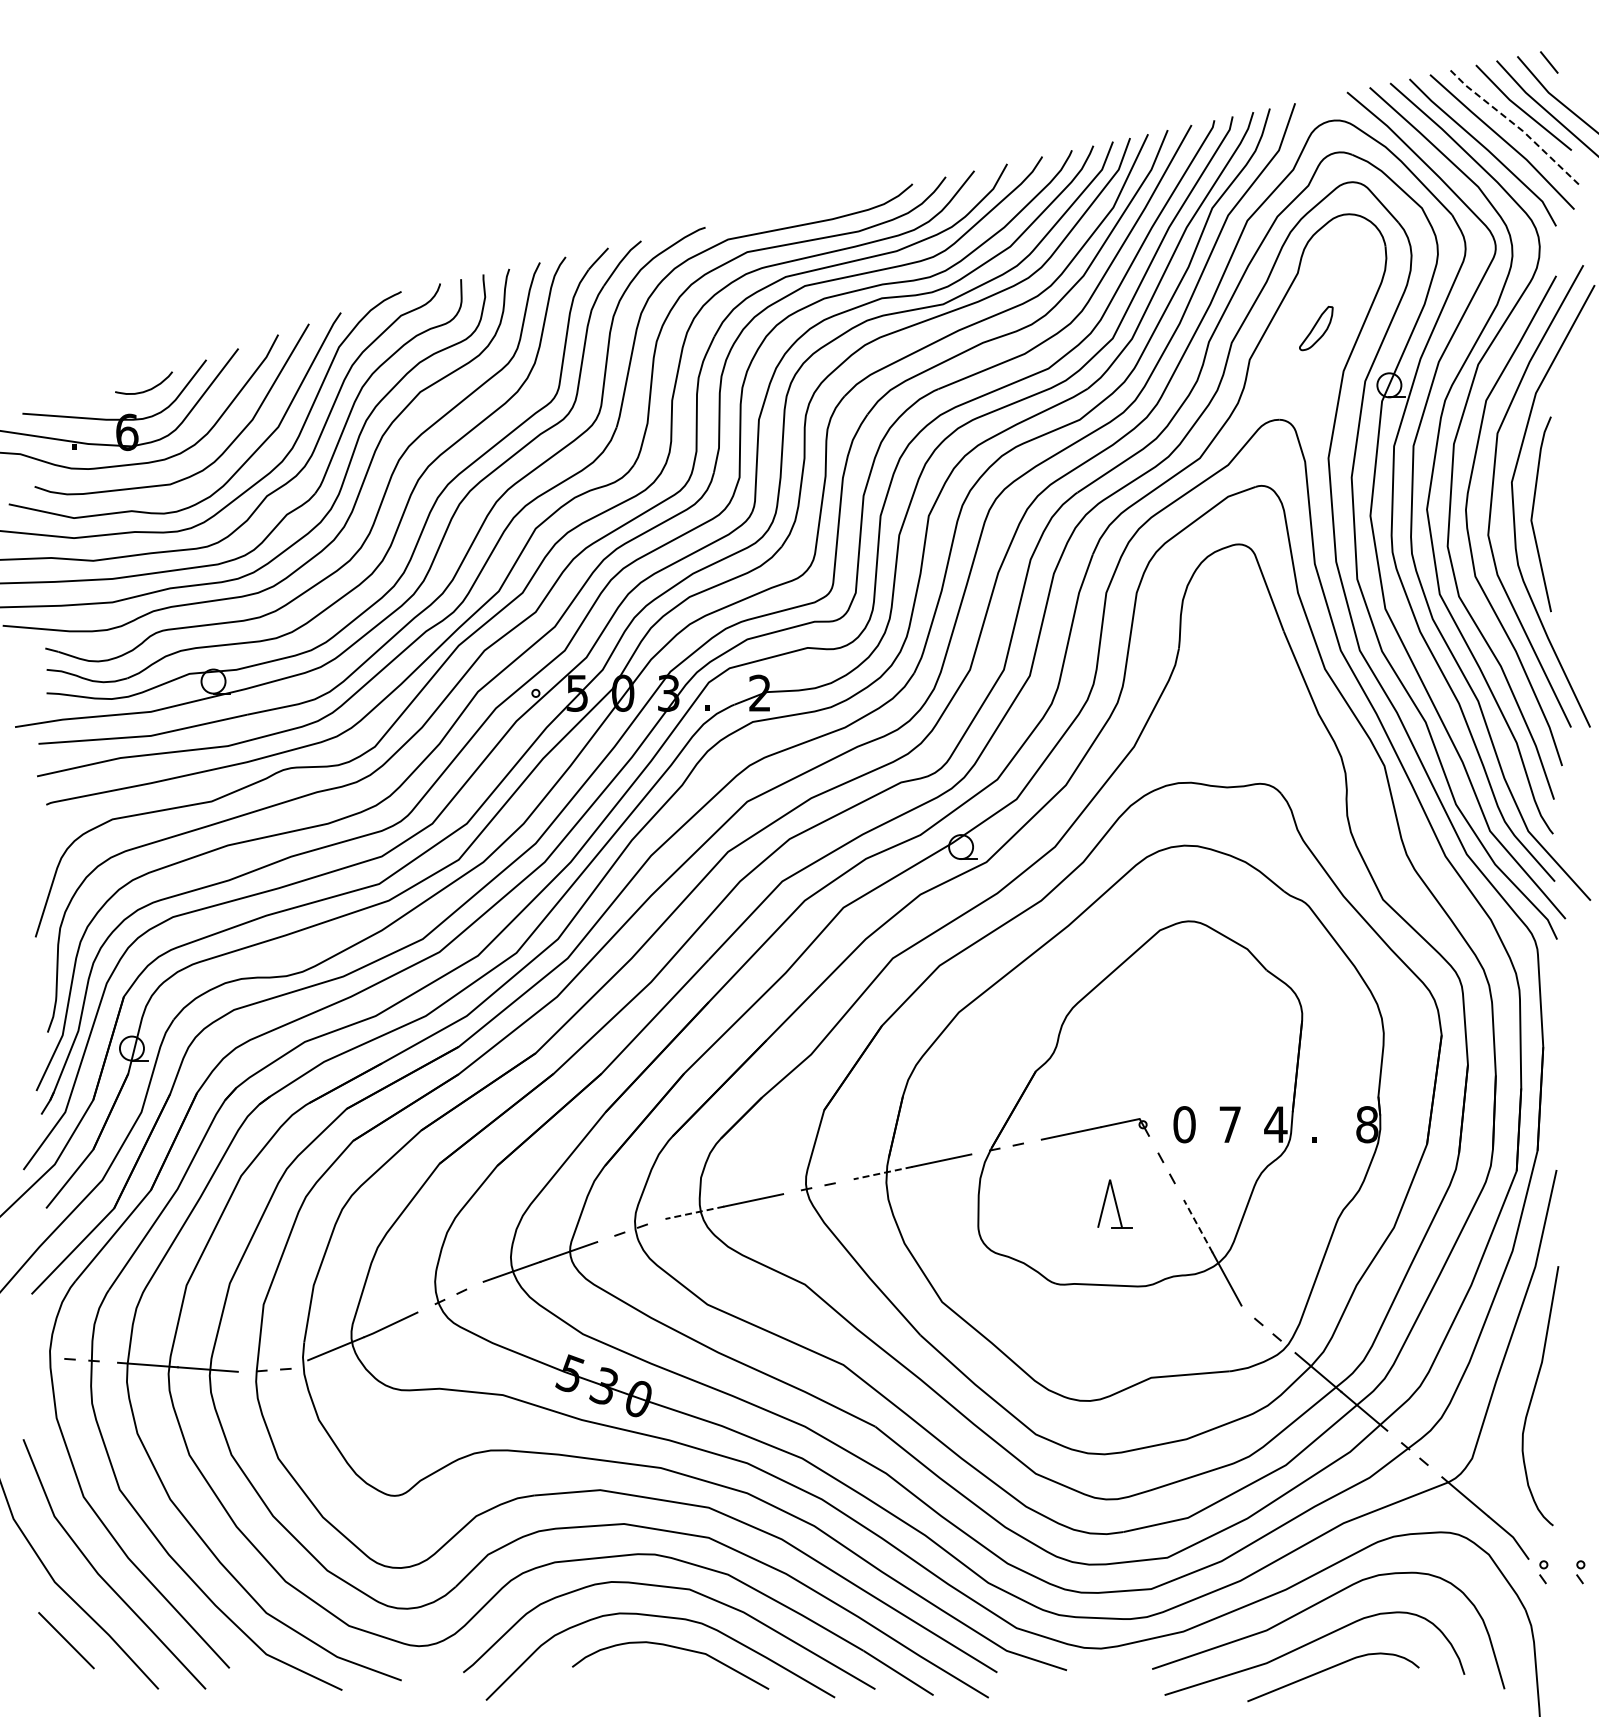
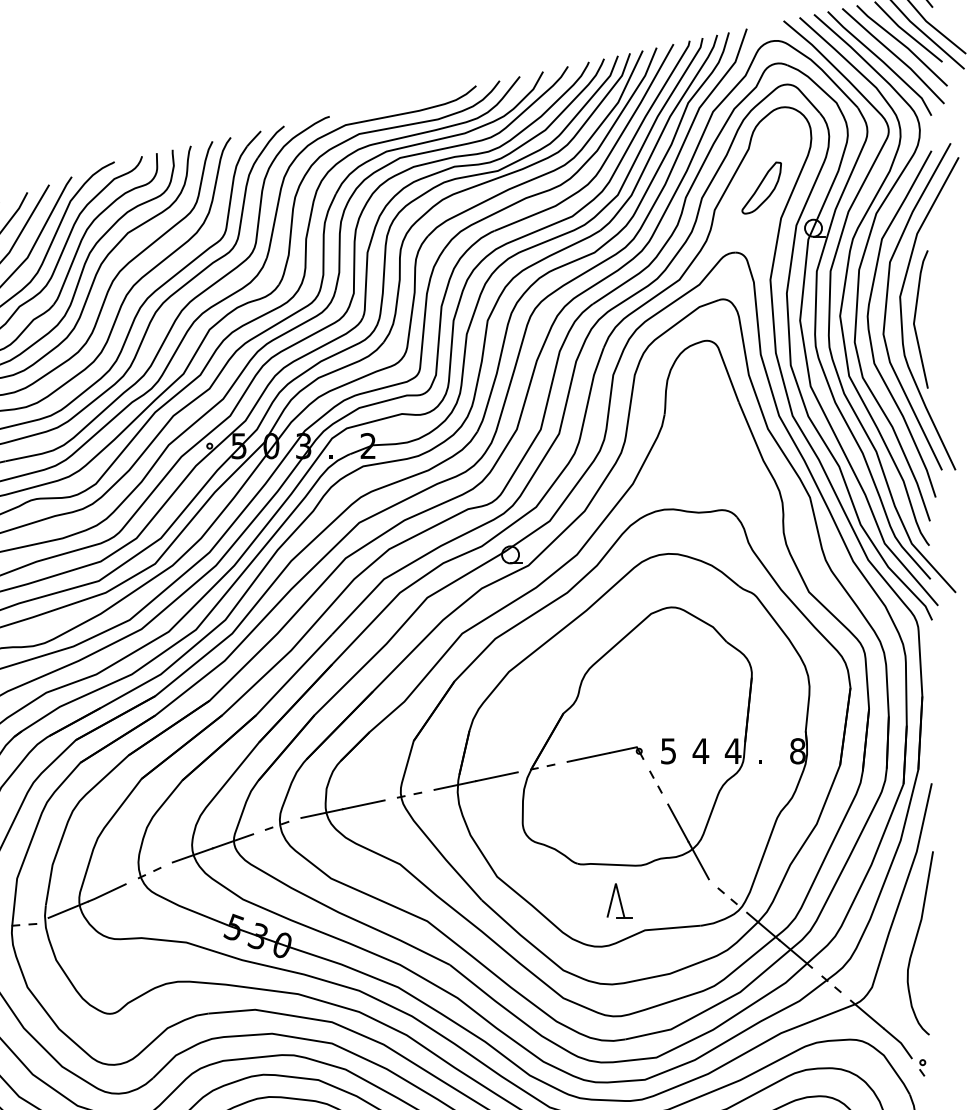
line: (1516, 126) -> (903, 45), dashed -> solid
part: (1316, 328) -> (761, 188), size x1.67
text: (1184, 1124) -> (668, 751), 0 -> 5
text: (1229, 1124) -> (700, 751), 7 -> 4
line: (882, 1173) -> (454, 785), dashed -> solid
part: (1114, 1203) -> (619, 900), moved
line: (694, 1212) -> (321, 813), dashed -> solid
line: (1198, 1226) -> (678, 823), dashed -> solid
part: (1580, 1572) -> (948, 1068), removed

